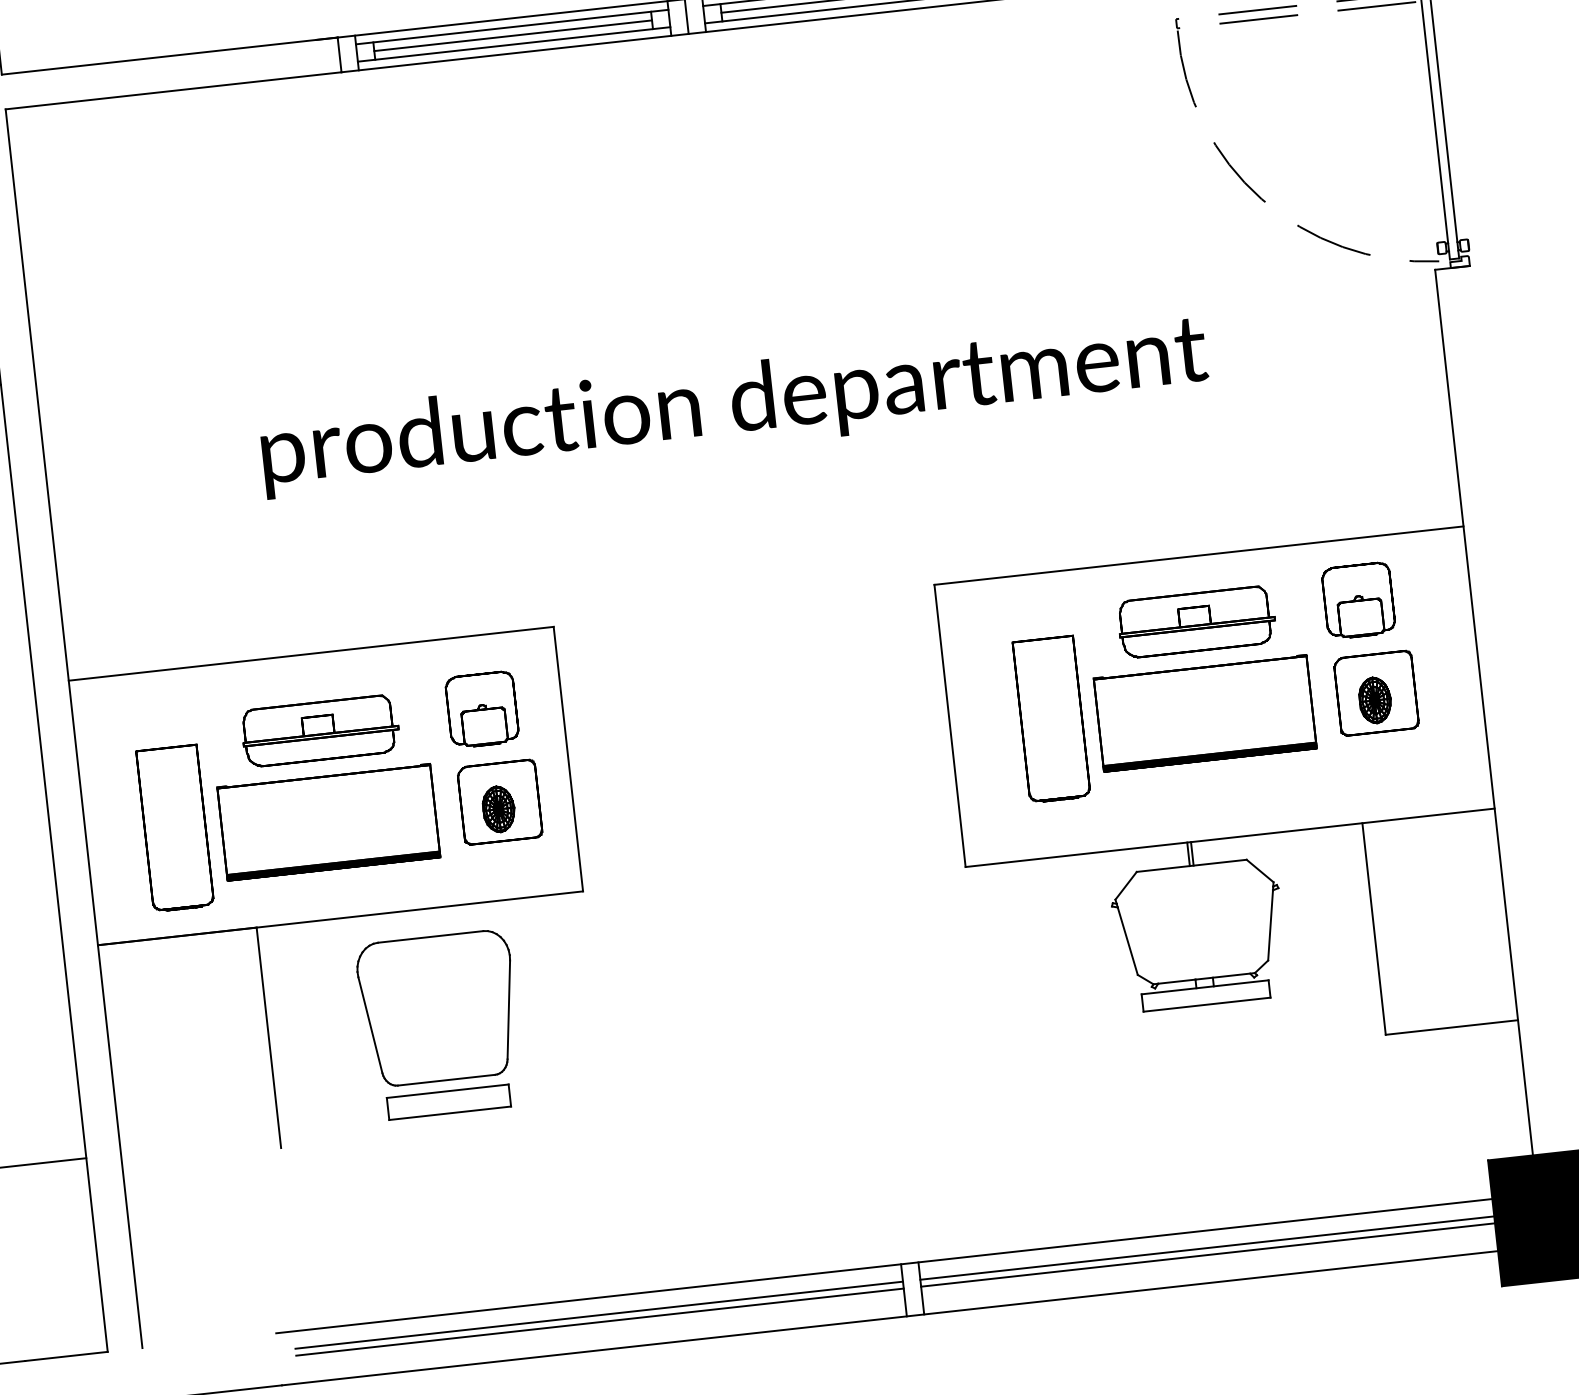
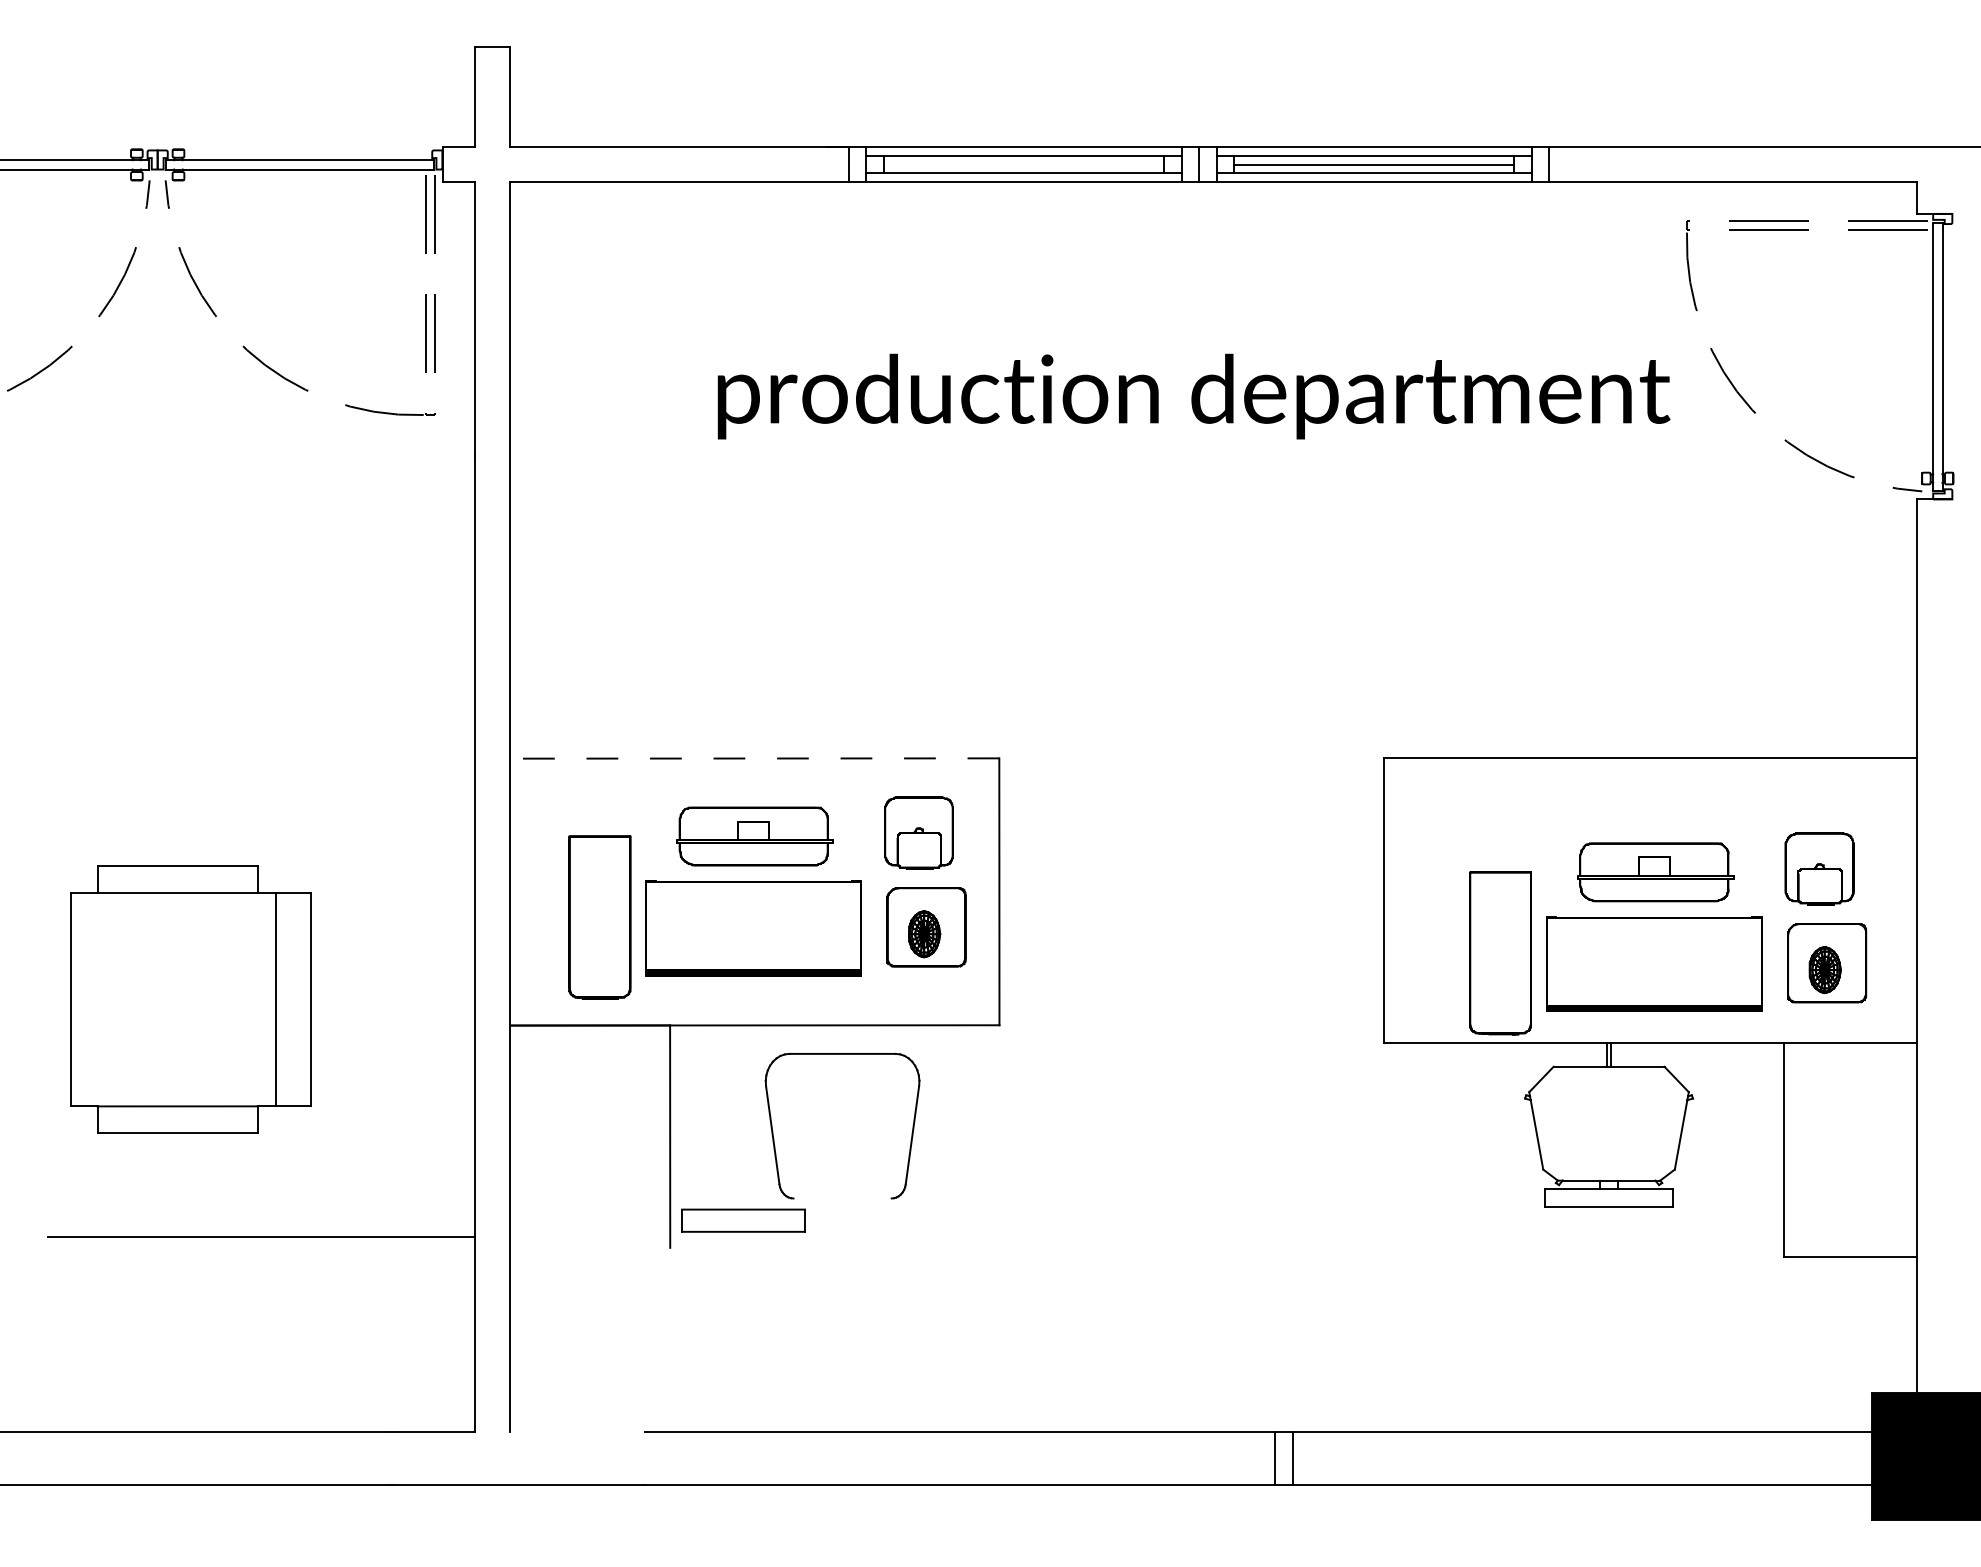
line: (512, 35) -> (1023, 164), removed
text: (734, 405) -> (1193, 396), moved
line: (311, 653) -> (754, 758), solid -> dashed
part: (1215, 681) -> (1668, 933), moved
line: (446, 1080) -> (842, 1198), removed
part: (448, 1102) -> (743, 1220), moved
line: (1207, 1248) -> (1582, 1449), removed
line: (1208, 1254) -> (1582, 1456), removed
line: (598, 1315) -> (968, 1449), removed
line: (599, 1322) -> (968, 1456), removed

